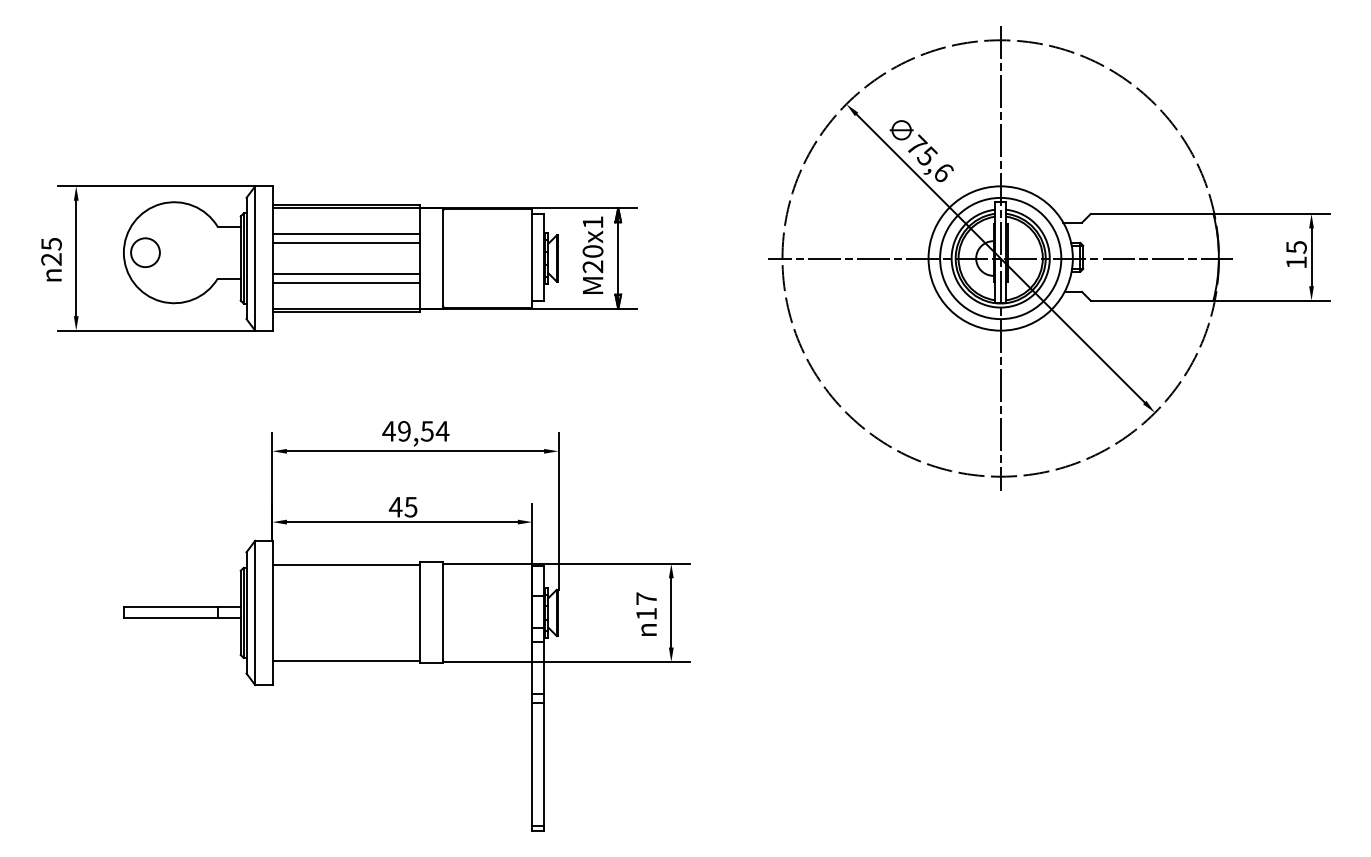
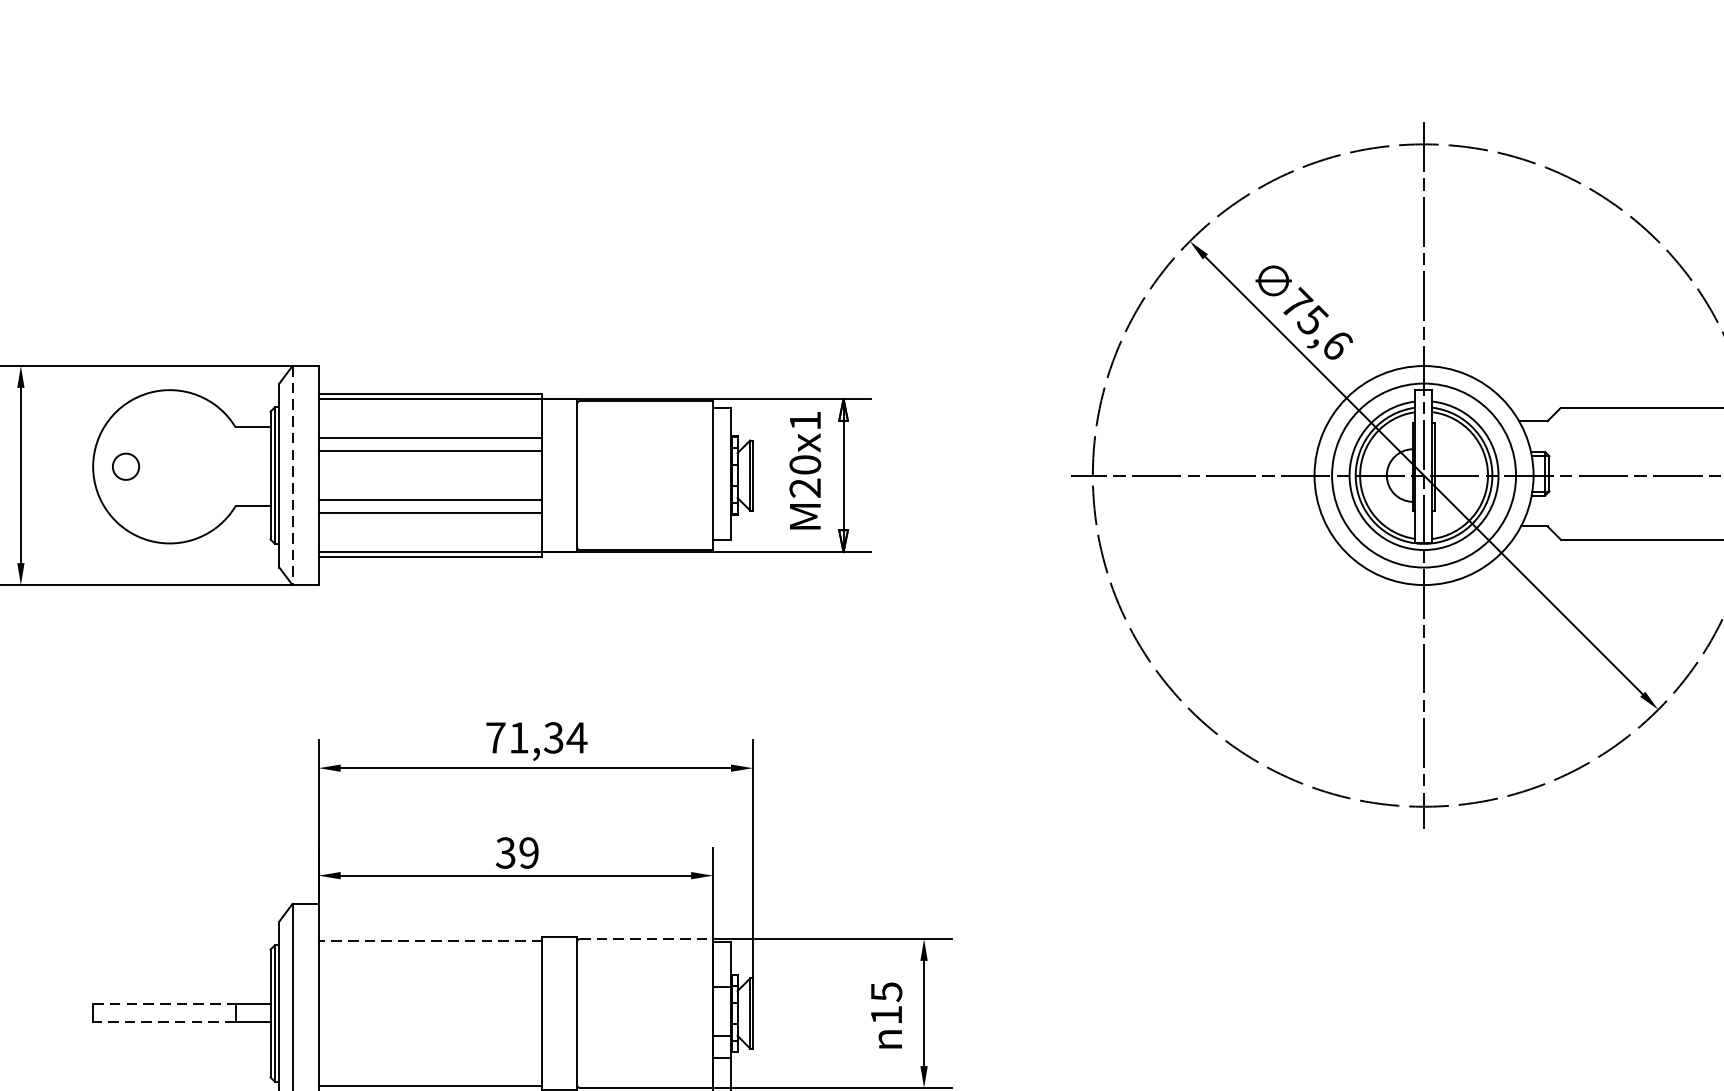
circle: (145, 252) -> (126, 466), size x0.6
line: (255, 259) -> (292, 477), solid -> dashed
text: (407, 431) -> (523, 738), 49,54 -> 71,34
text: (402, 506) -> (516, 851), 45 -> 39
line: (488, 563) -> (646, 938), solid -> dashed
line: (346, 565) -> (431, 941), solid -> dashed
text: (646, 598) -> (886, 991), 17 -> 15
line: (170, 606) -> (163, 1003), solid -> dashed
line: (170, 618) -> (163, 1021), solid -> dashed

